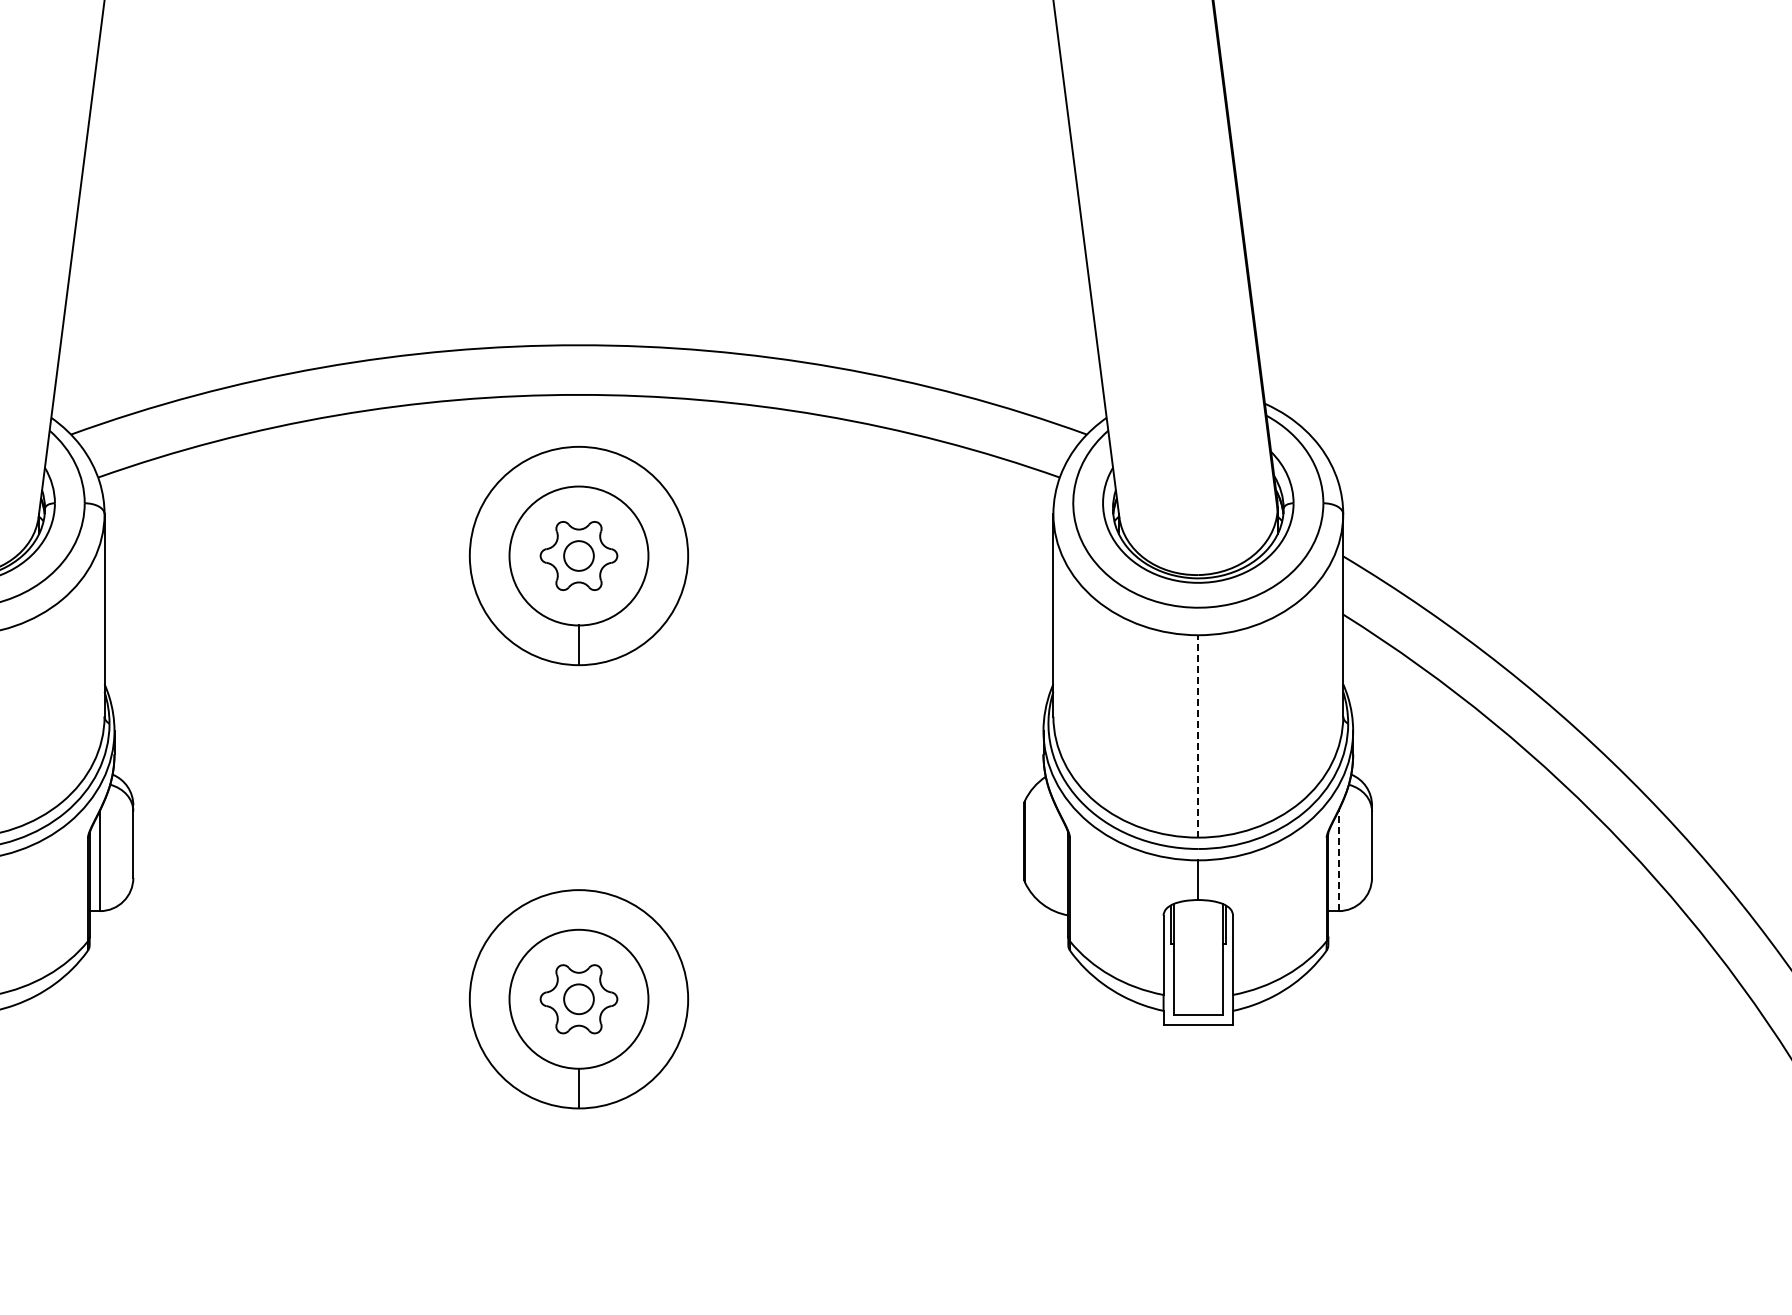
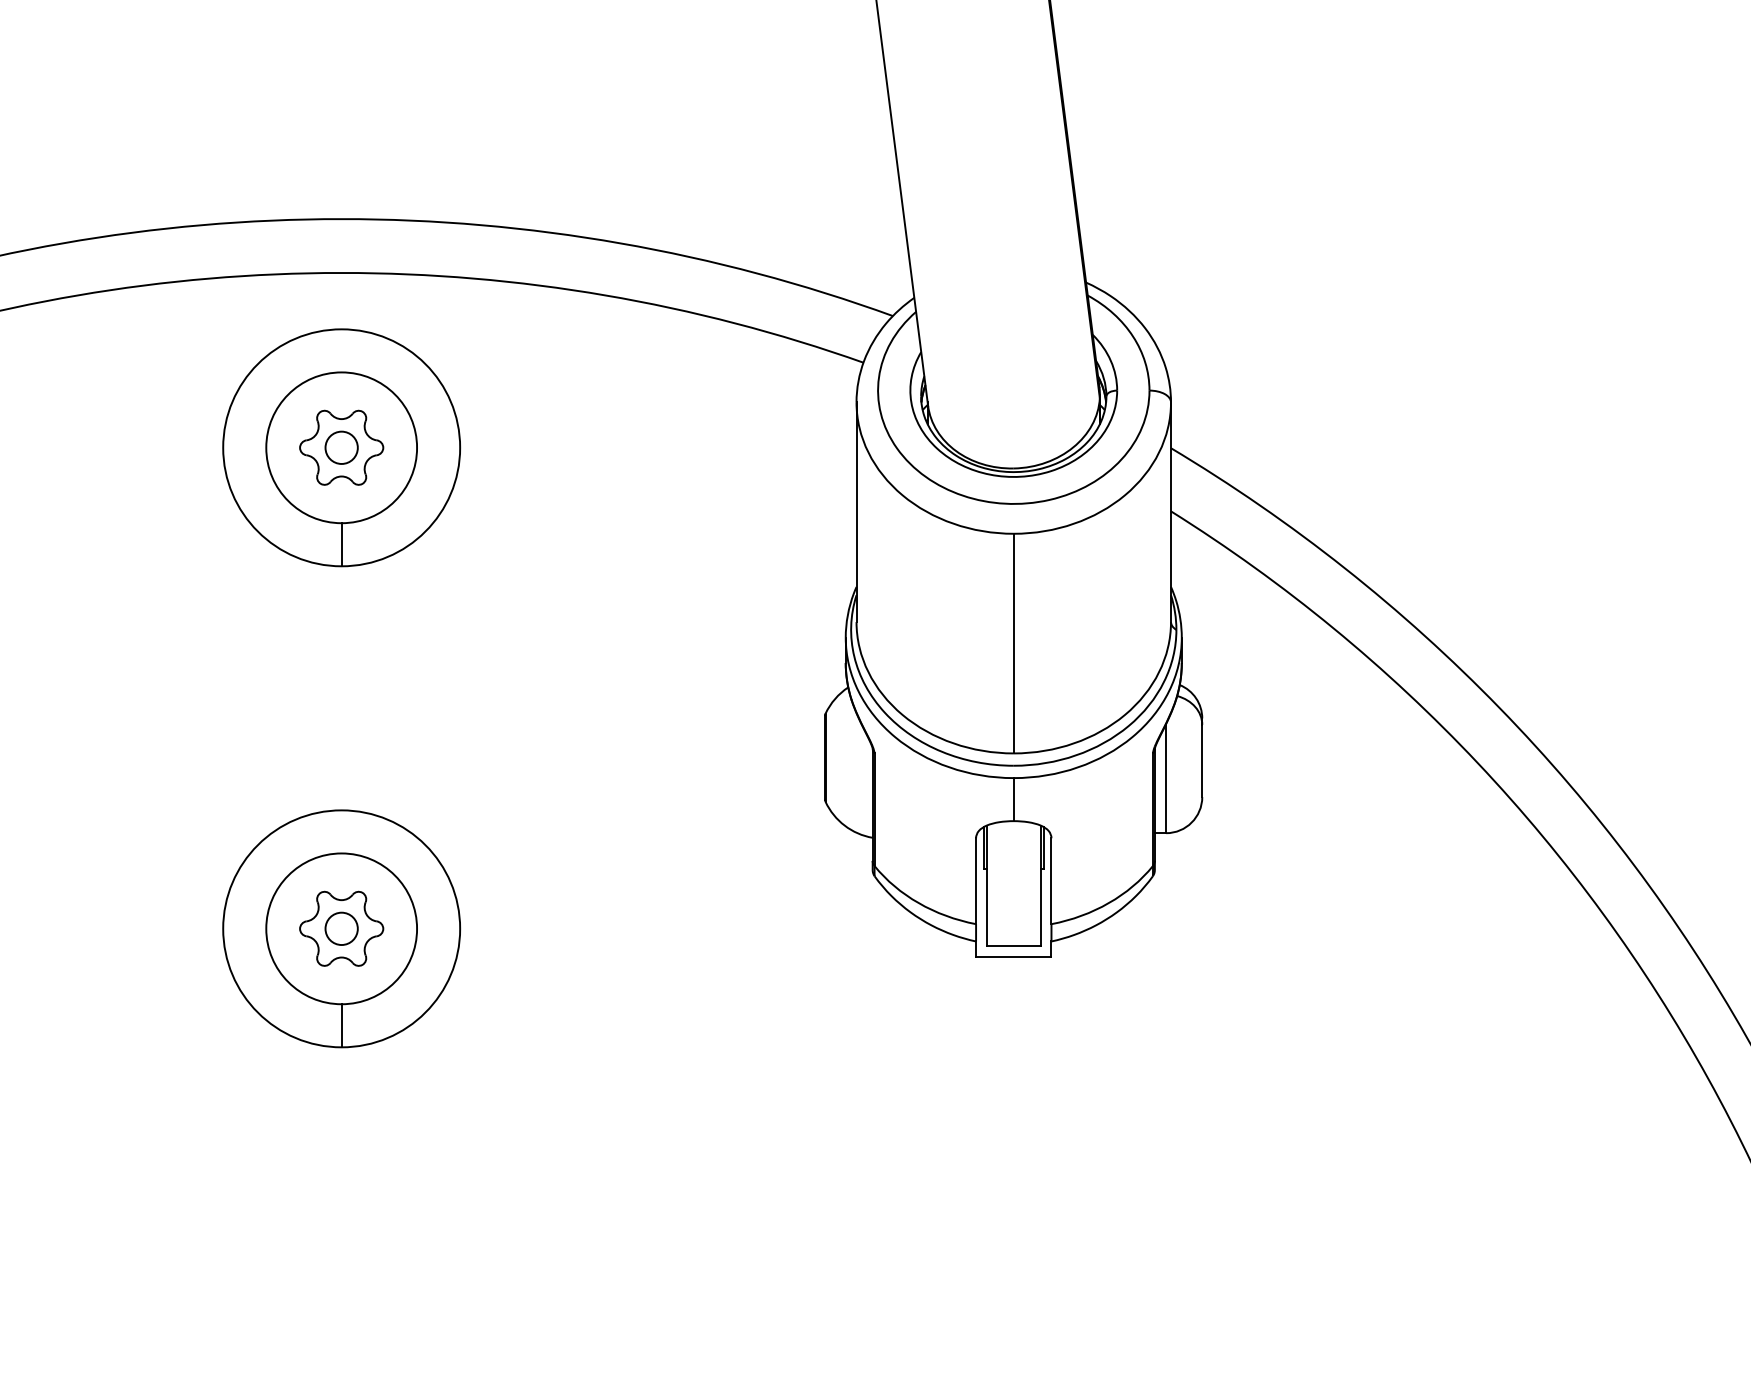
line: (1198, 735) -> (1013, 642), dashed -> solid
line: (1338, 860) -> (1165, 778), dashed -> solid

